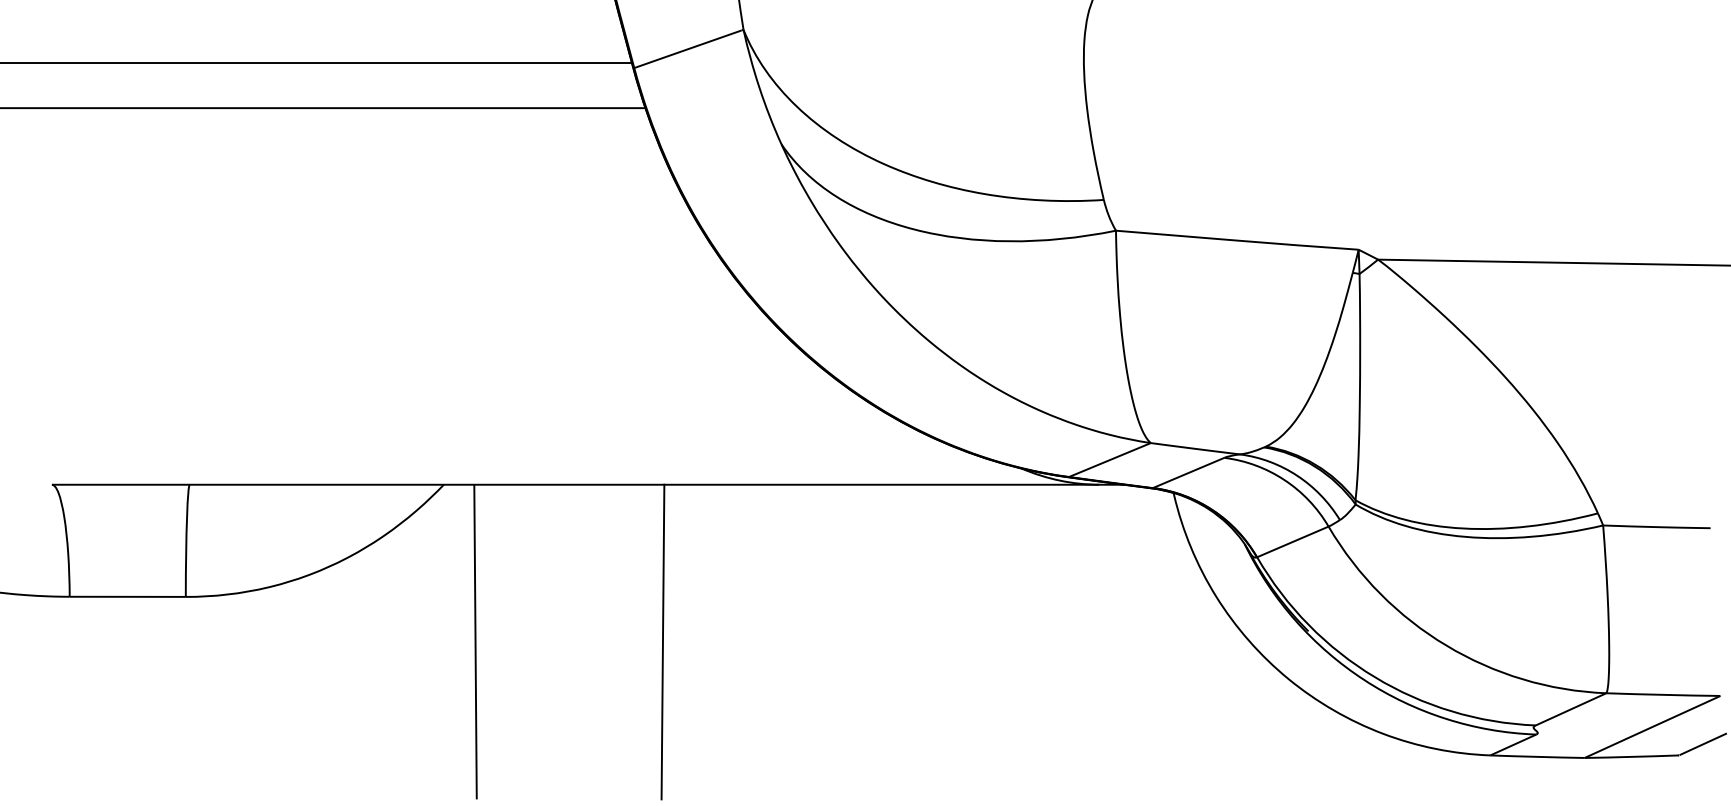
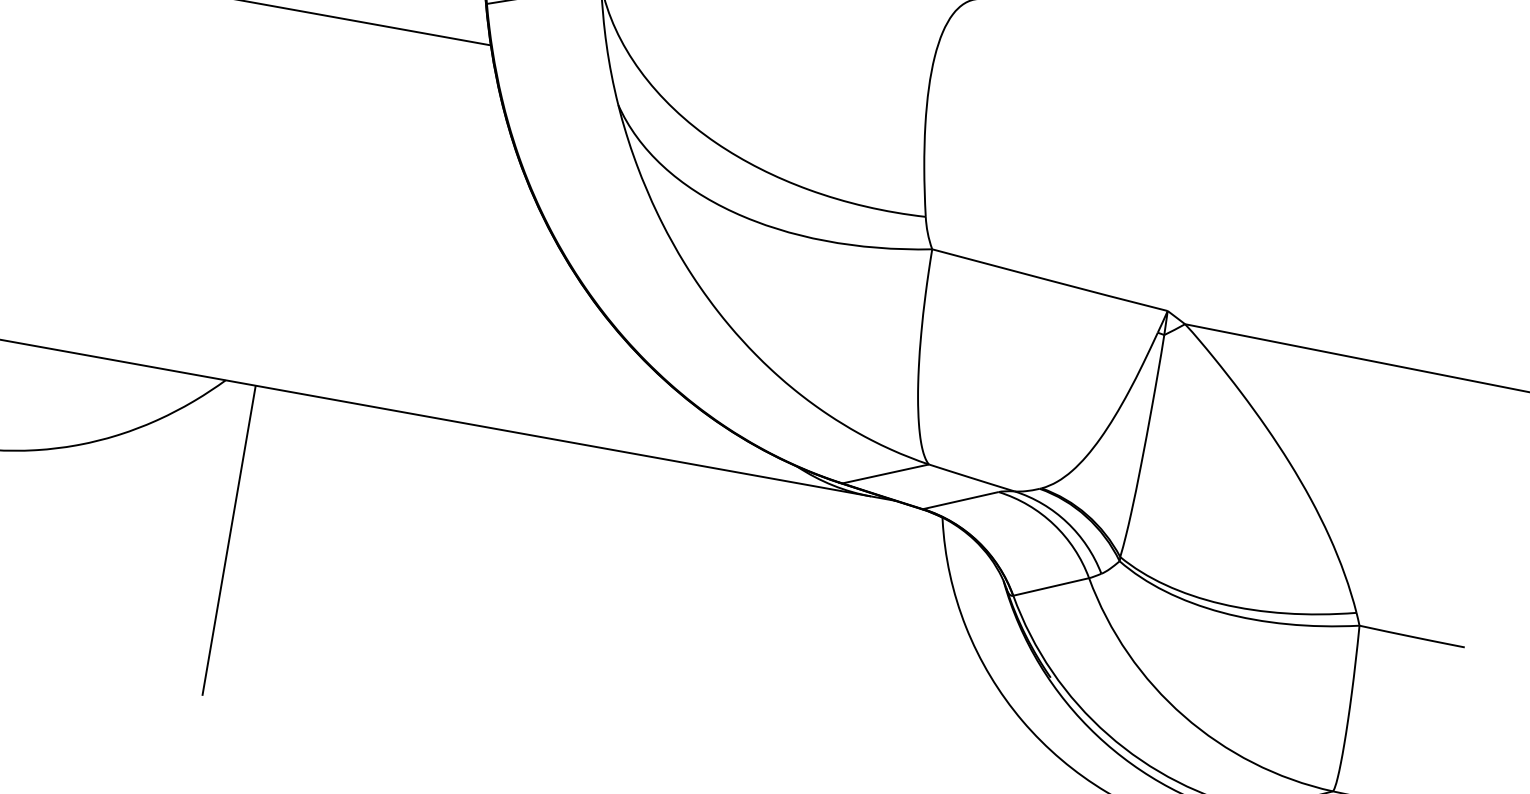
line: (662, 641) -> (413, 573), removed

